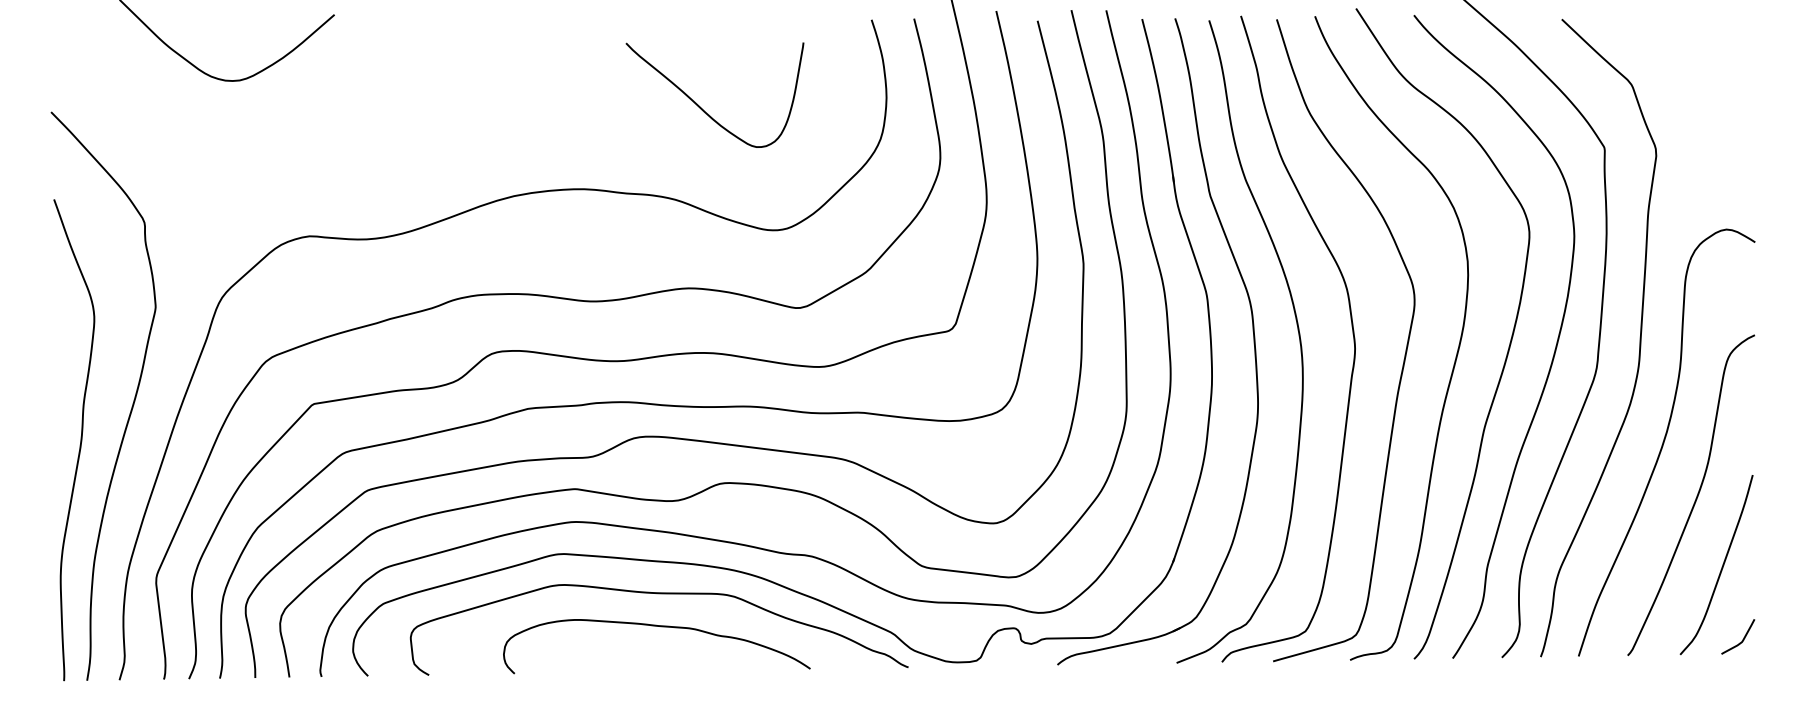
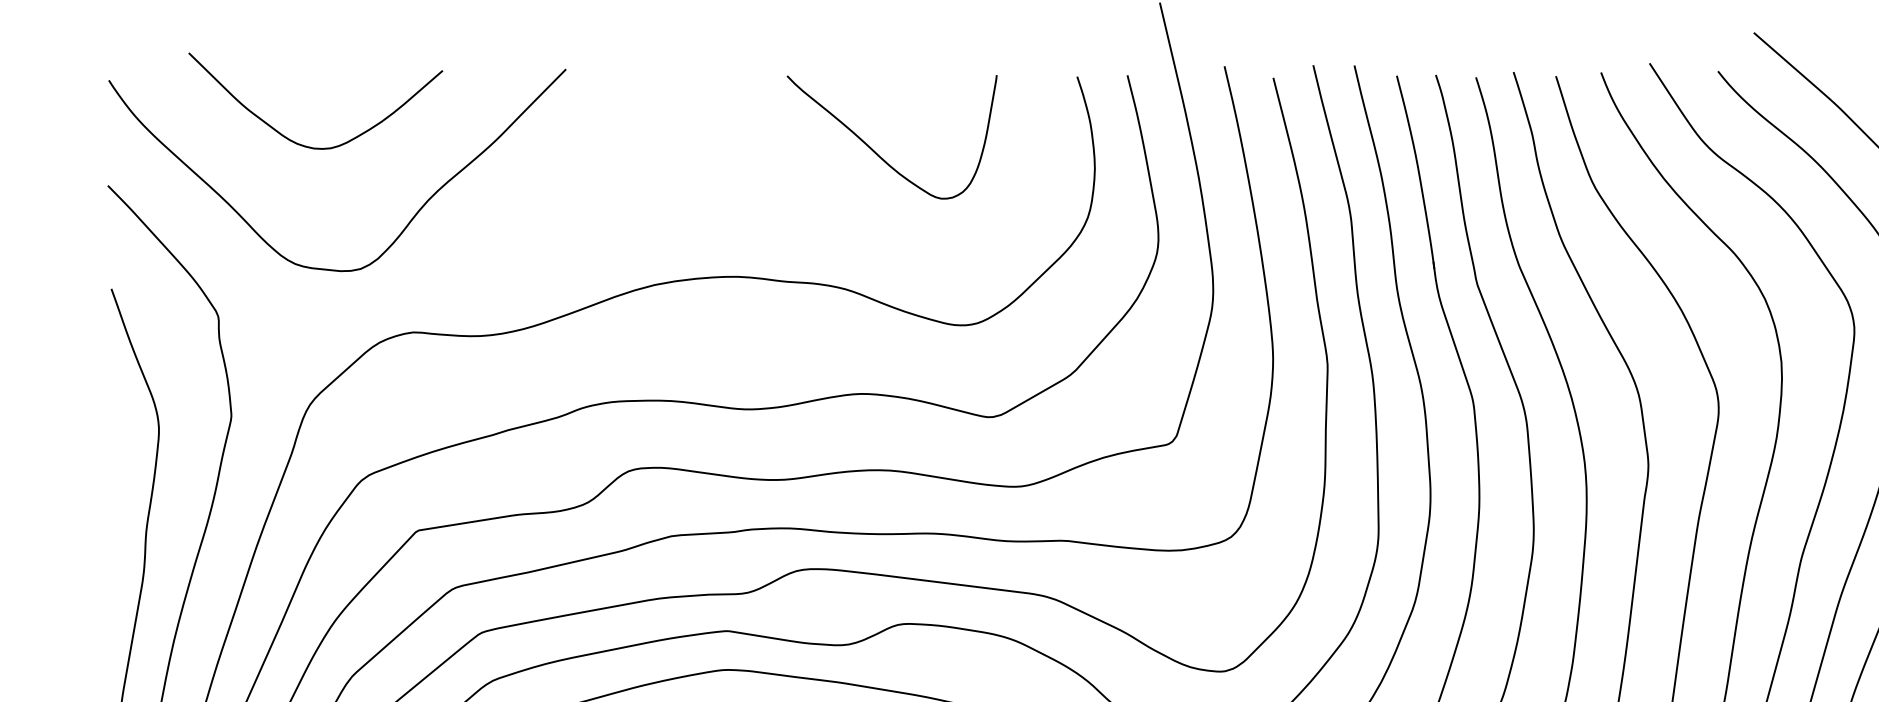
curve: (701, 107) -> (876, 151), moved
curve: (303, 145) -> (406, 225), added

